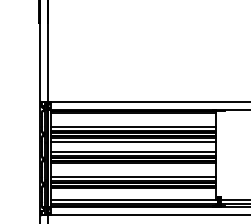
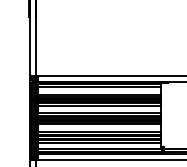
line: (132, 116) -> (98, 86), added
line: (132, 166) -> (98, 124), added
line: (132, 192) -> (98, 143), added

